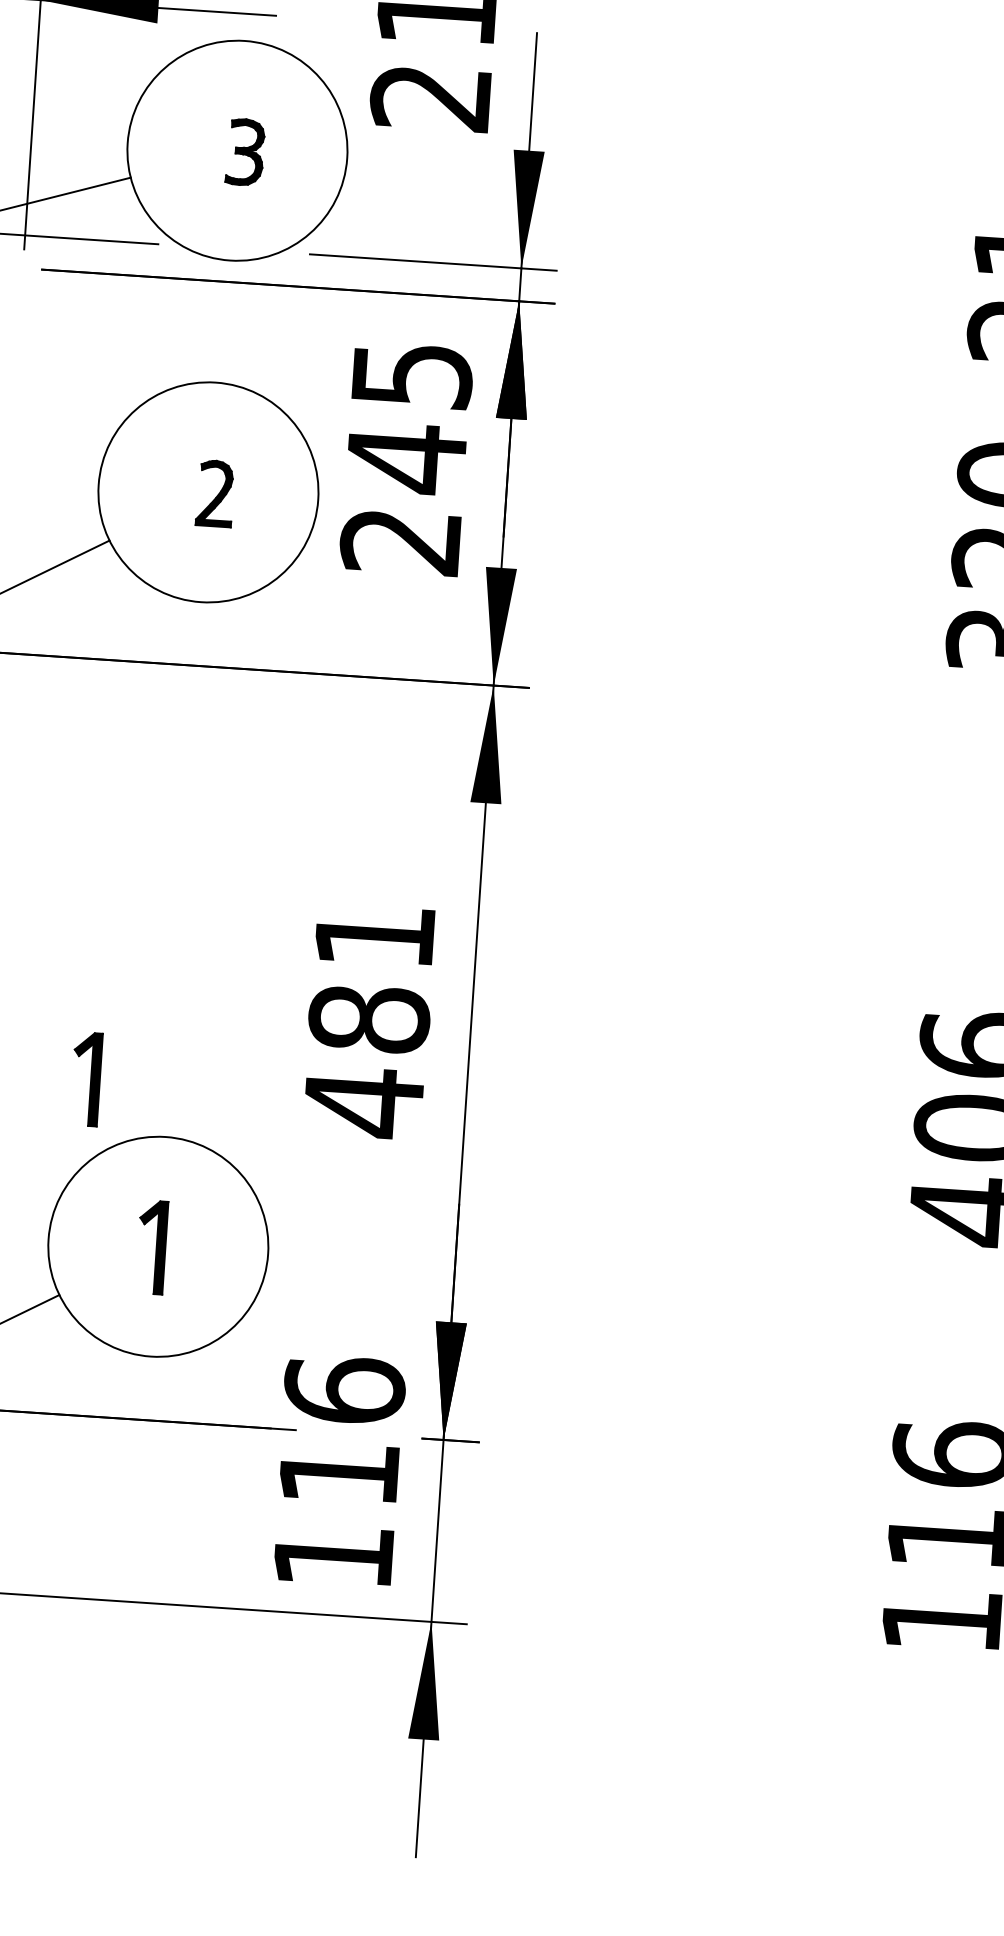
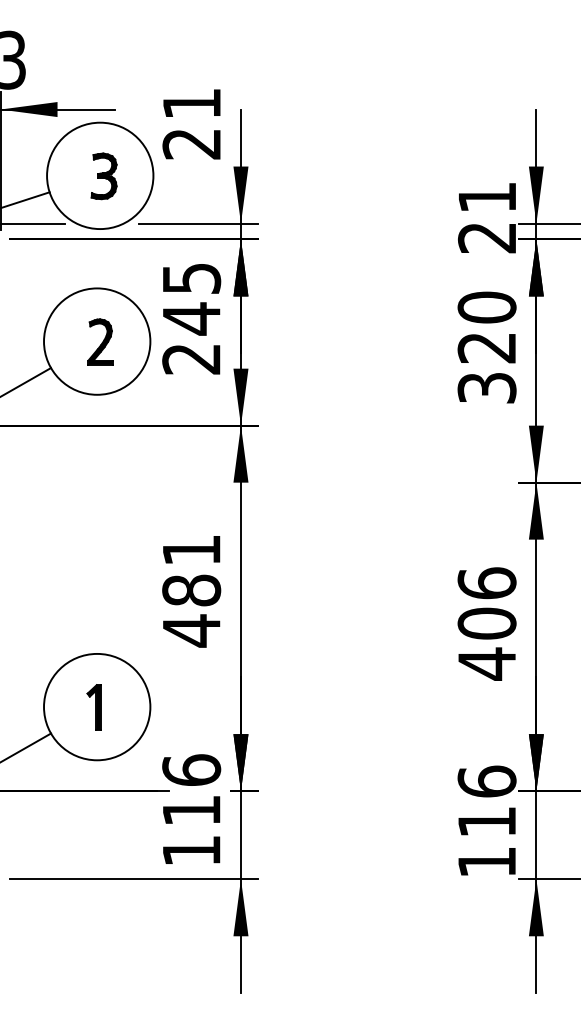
part: (244, 152) -> (103, 176), size x1.43
part: (215, 492) -> (100, 341), size x1.43
part: (85, 1078) -> (56, 628), removed

